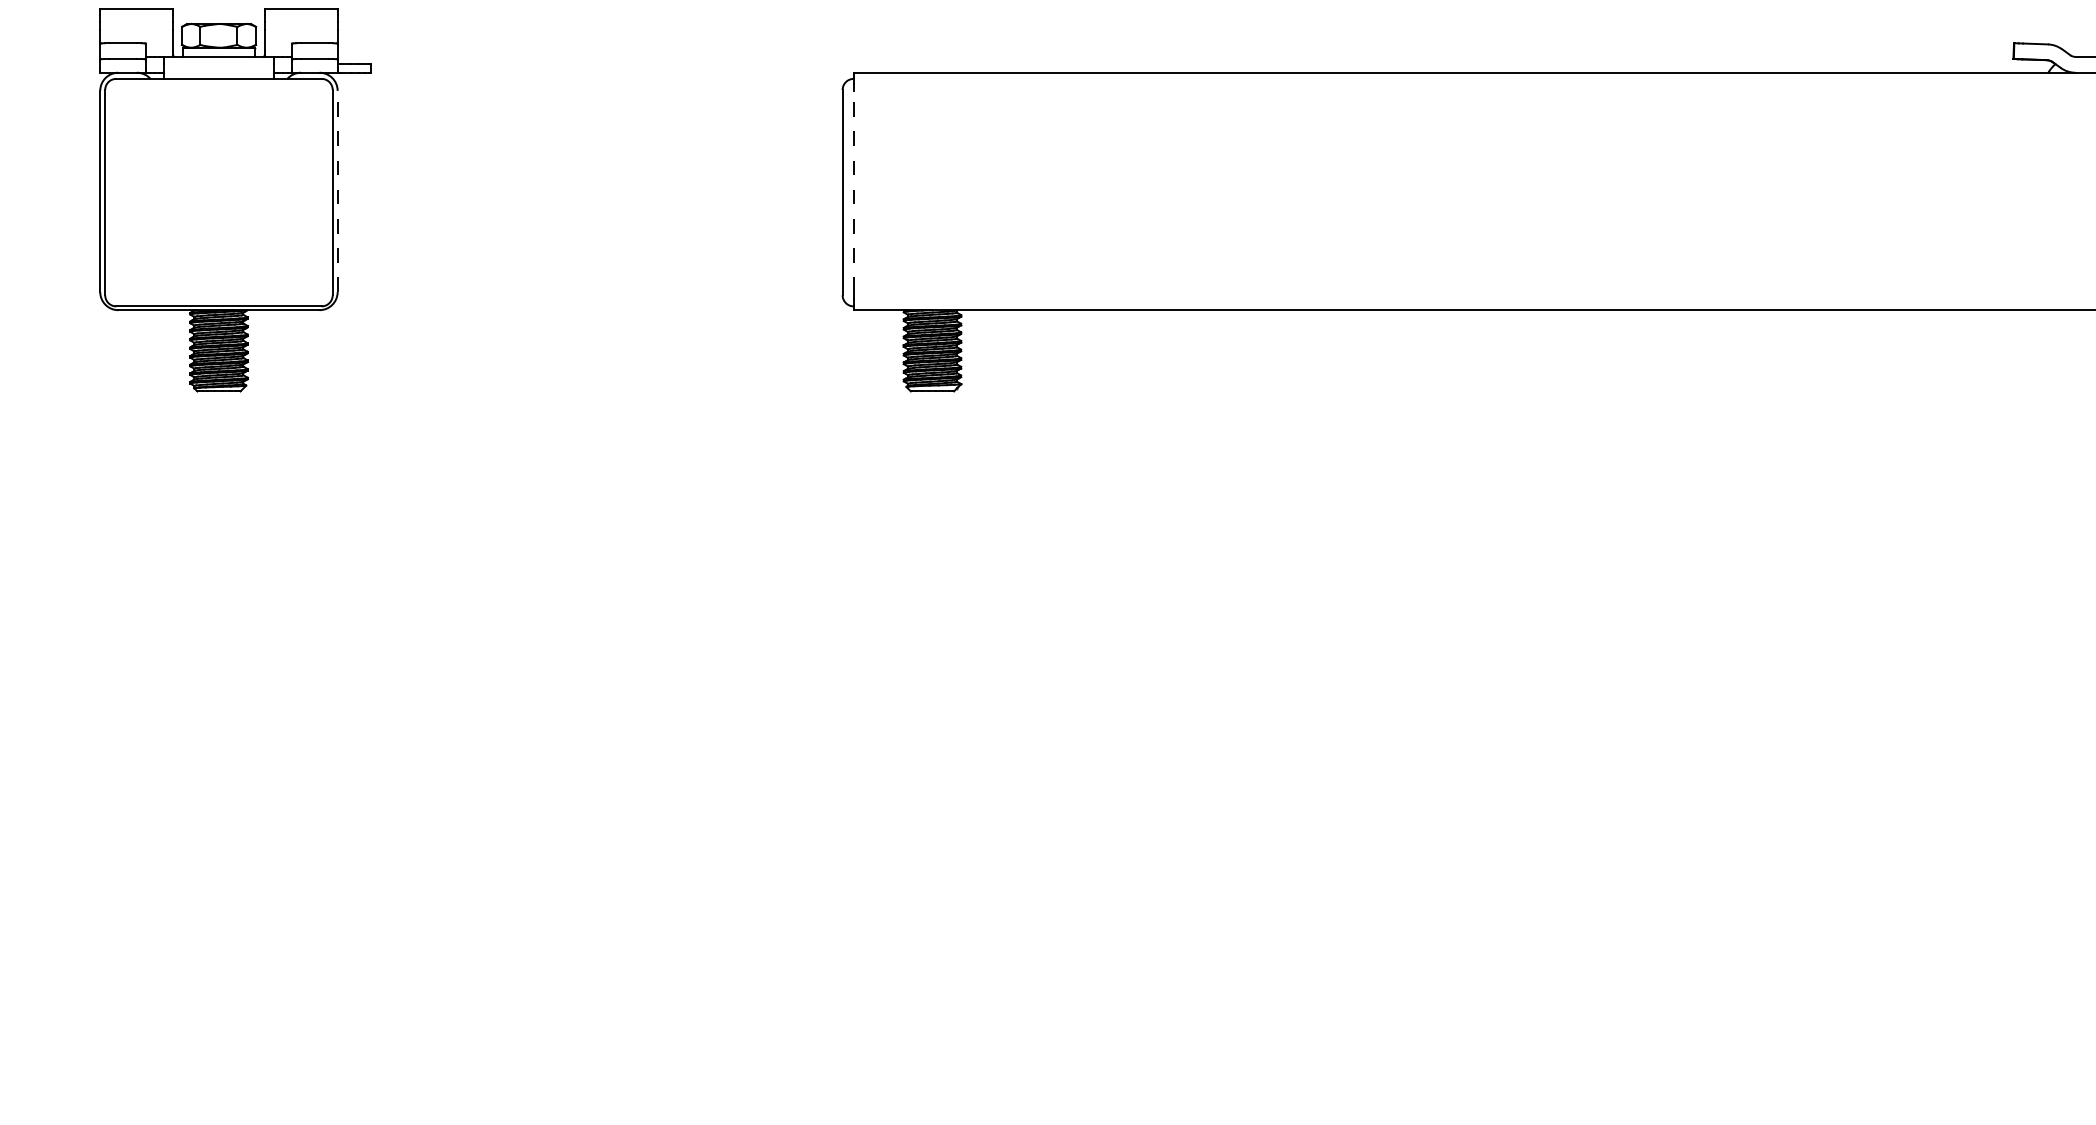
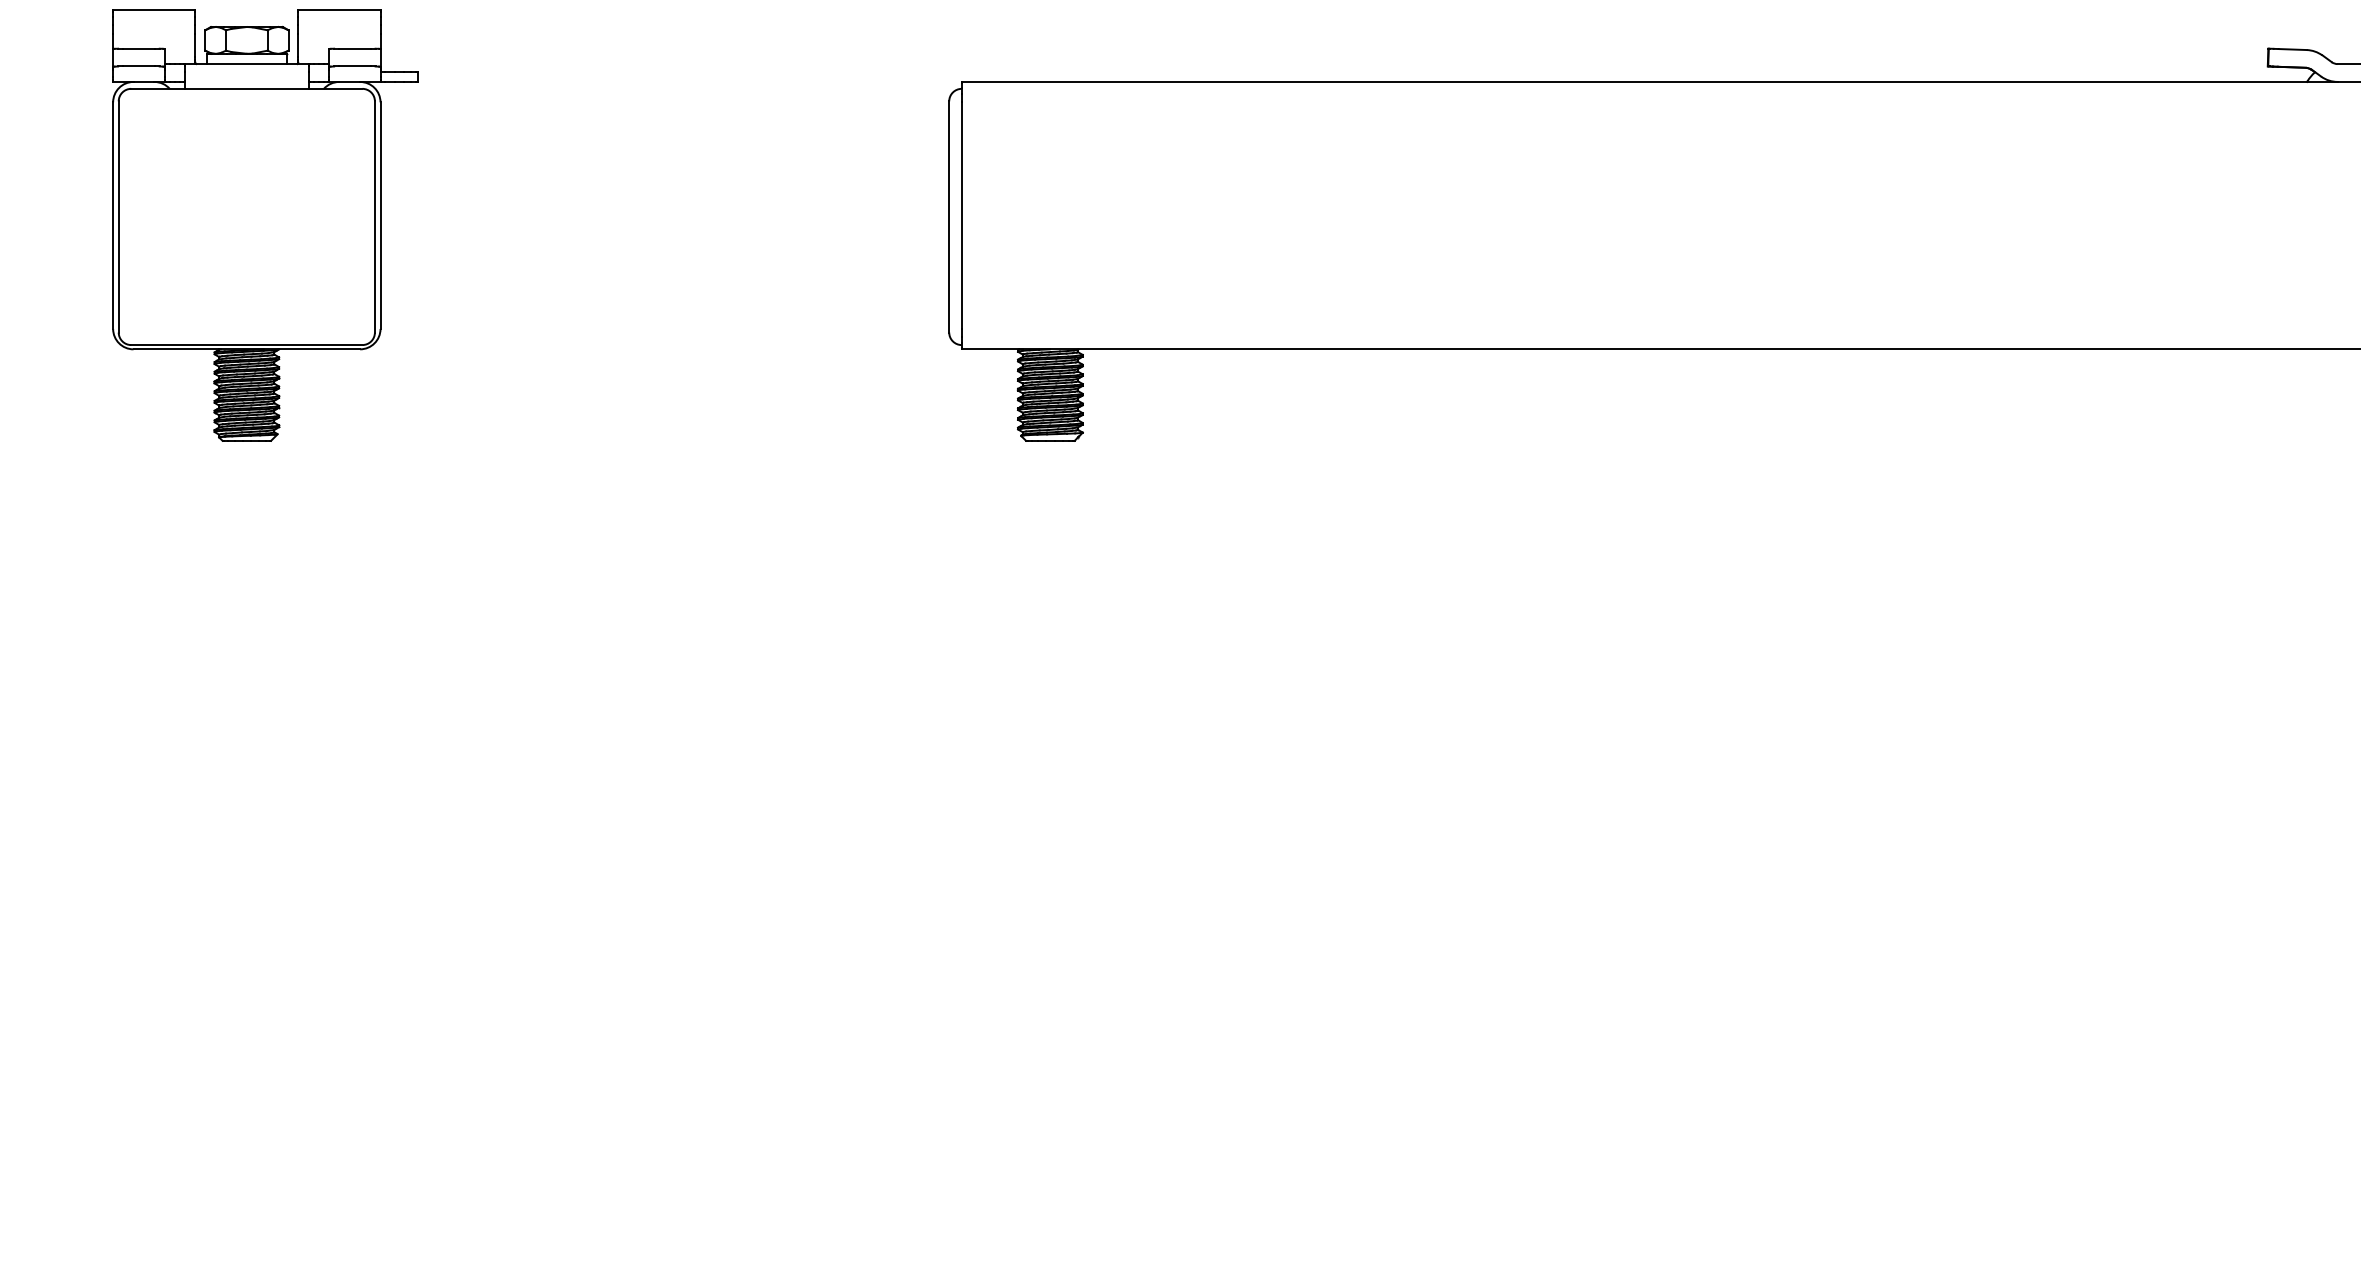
line: (337, 191) -> (380, 215), dashed -> solid
line: (853, 191) -> (961, 215), dashed -> solid

